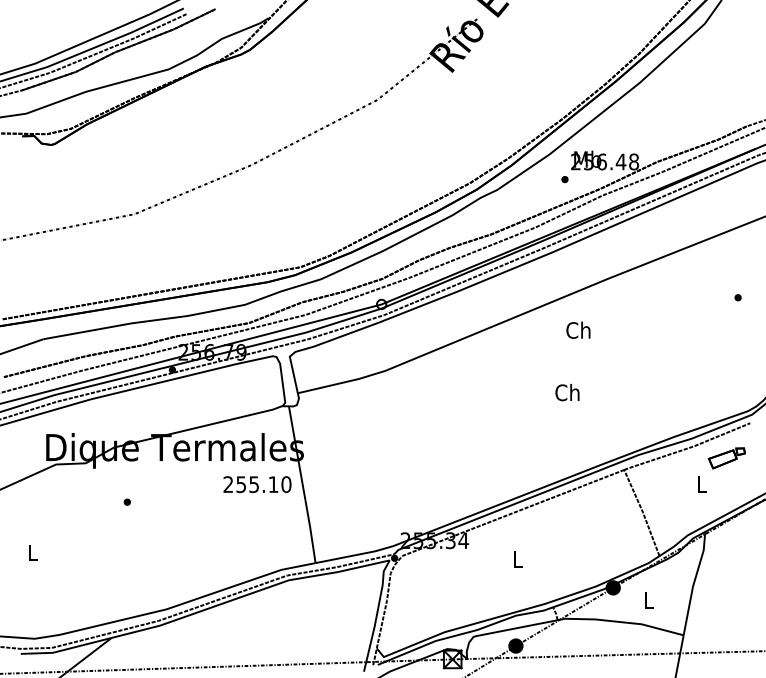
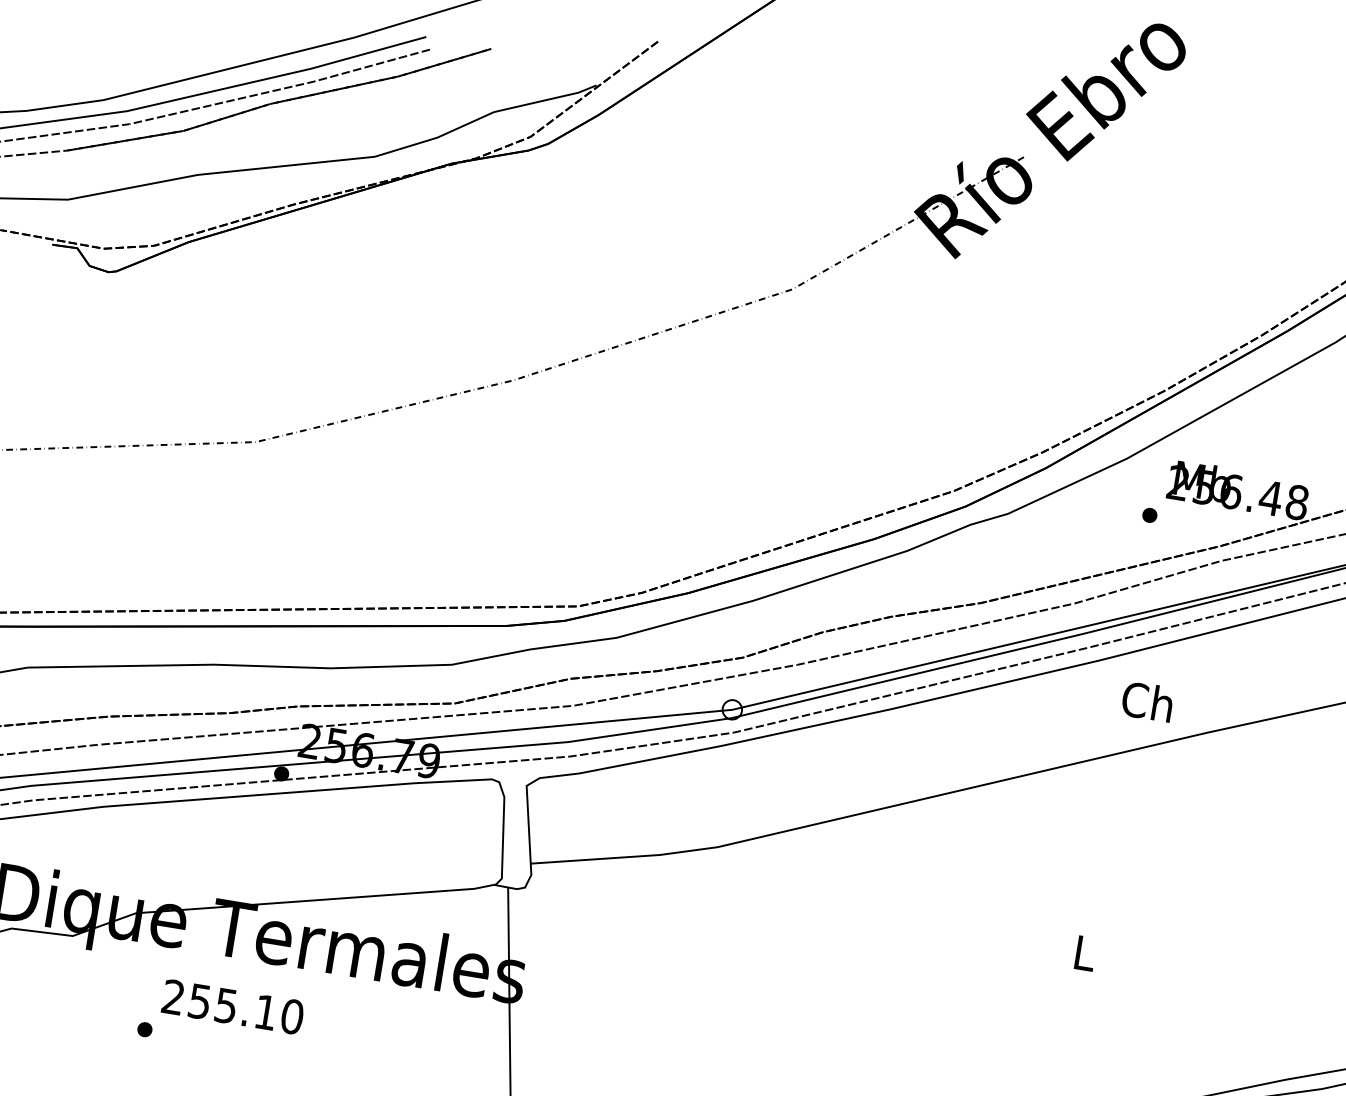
text: (578, 329) -> (1148, 700), moved
text: (567, 392) -> (1083, 952), Ch -> L
text: (257, 484) -> (233, 1006), moved

